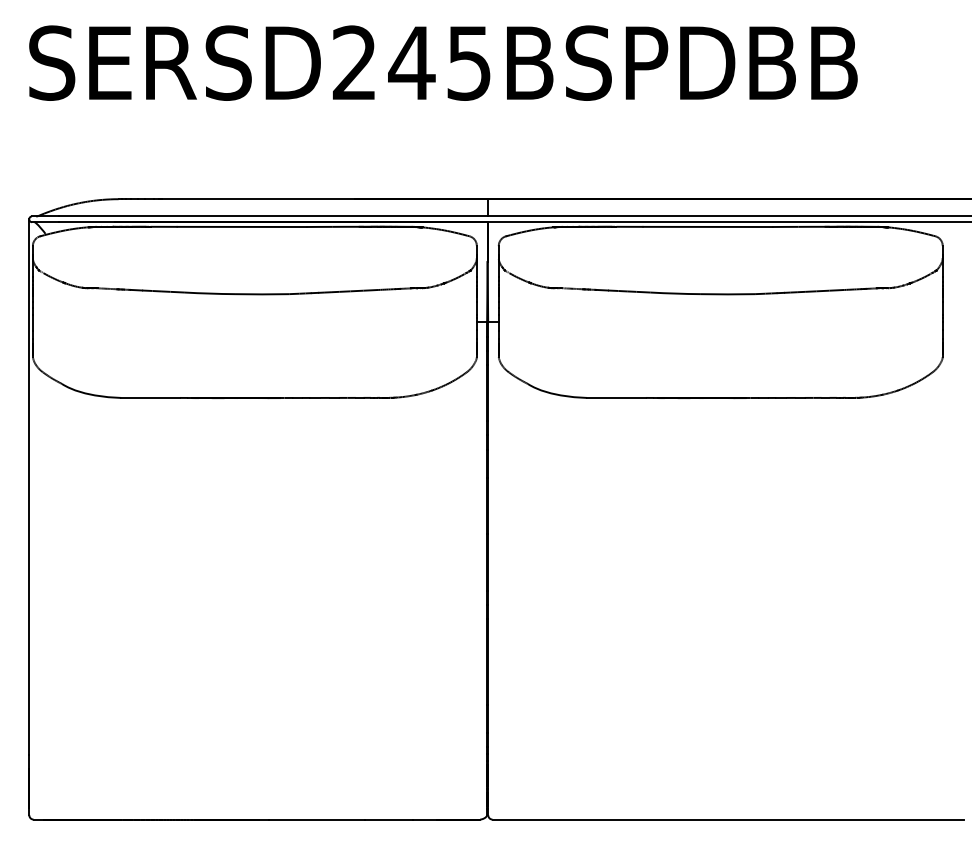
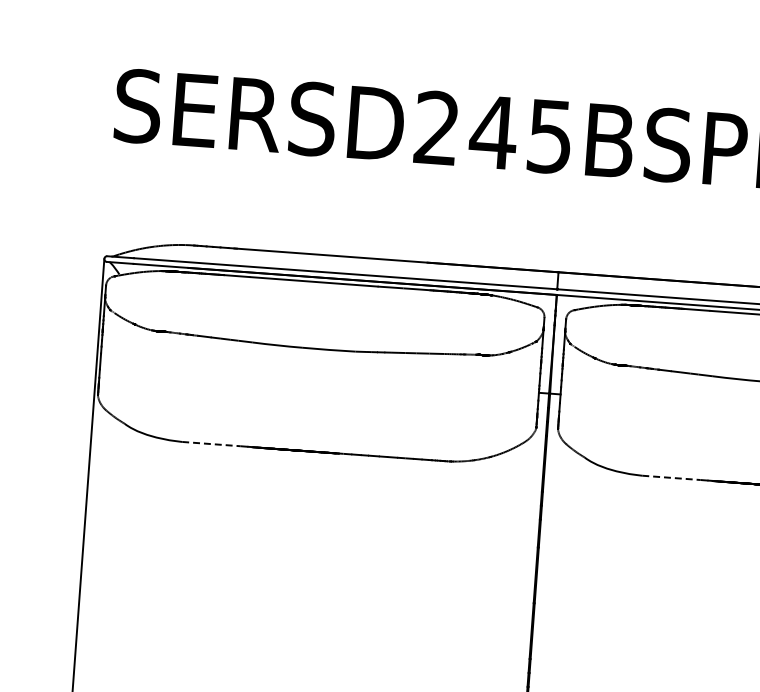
line: (151, 397) -> (212, 443), solid -> dashed
line: (616, 397) -> (671, 477), solid -> dashed

